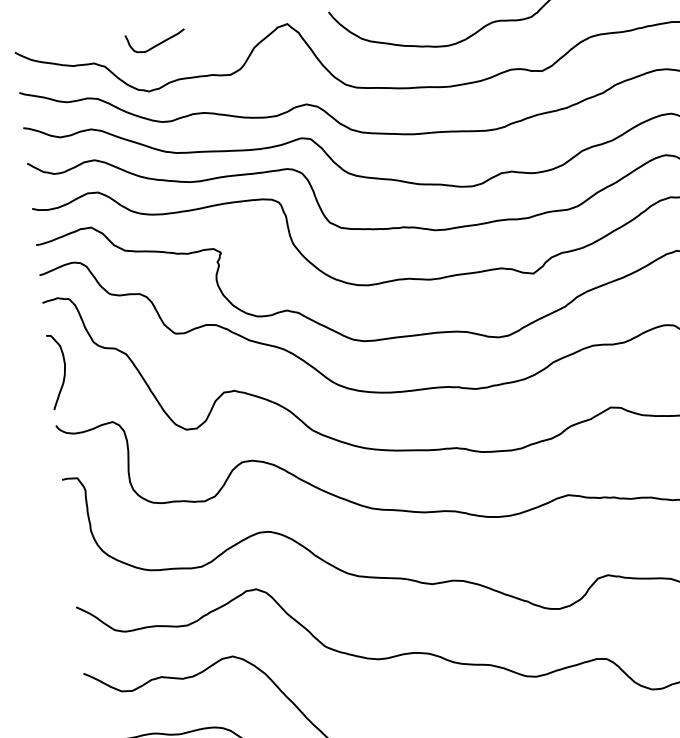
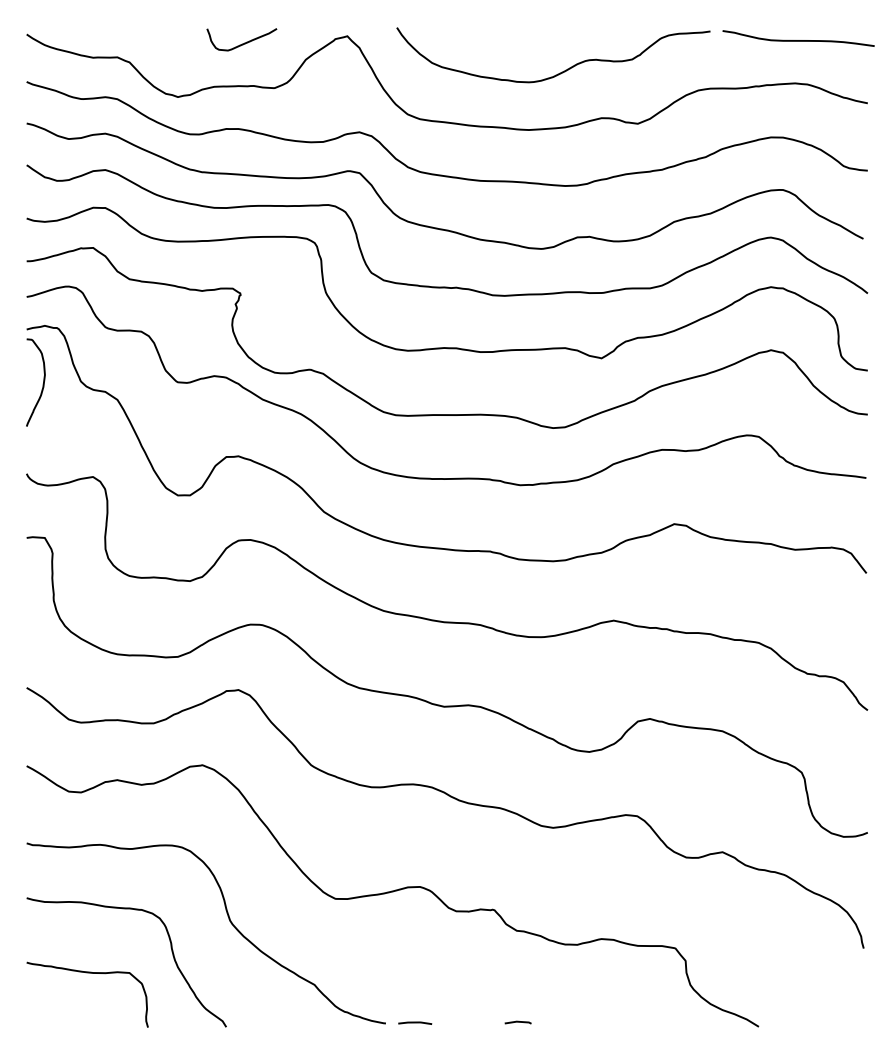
curve: (156, 44) -> (242, 43), moved
curve: (63, 372) -> (42, 384), moved

